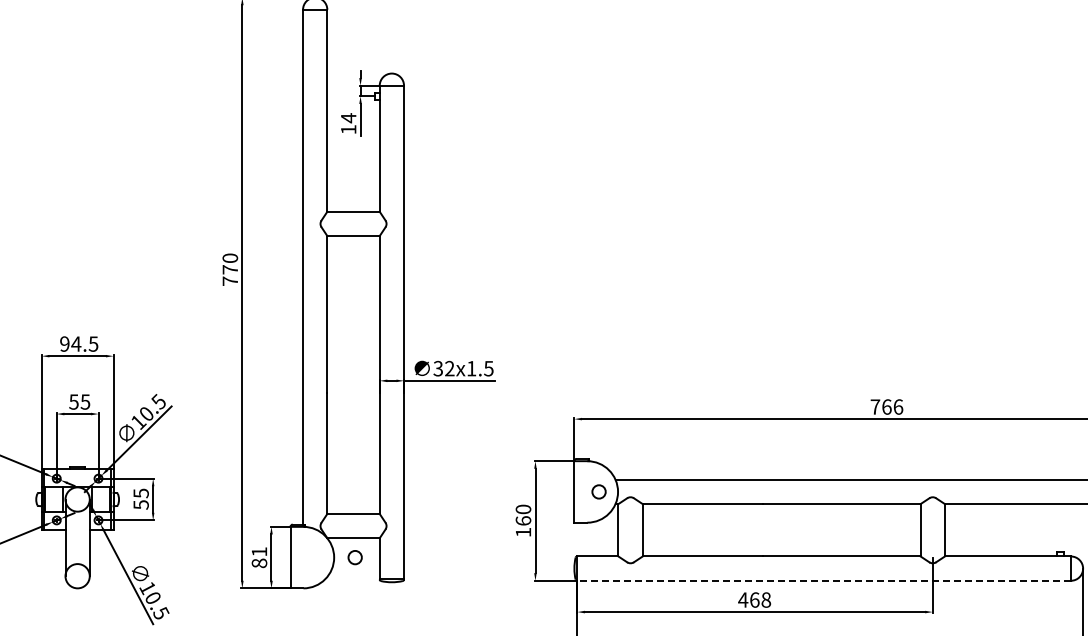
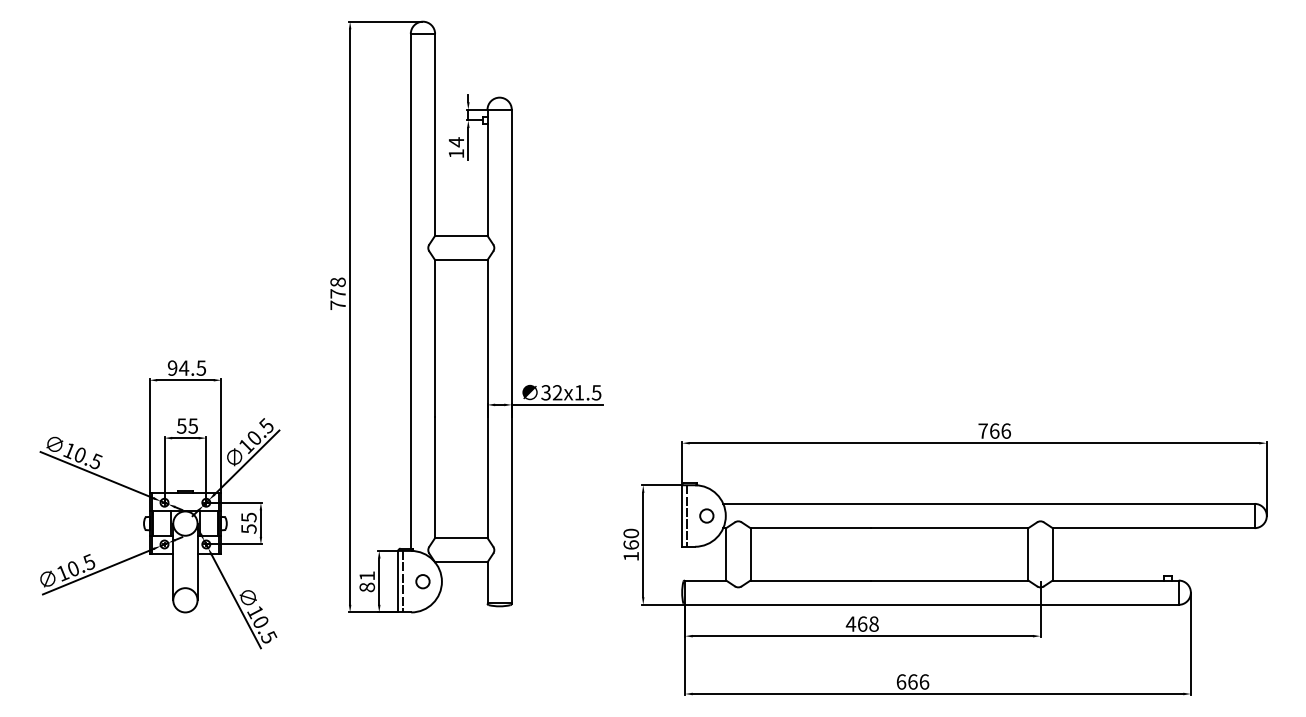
text: (229, 258) -> (337, 282), 770 -> 778
line: (578, 491) -> (686, 515), added
line: (294, 557) -> (402, 581), added
circle: (354, 557) -> (422, 581), moved
line: (823, 580) -> (931, 604), dashed -> solid

